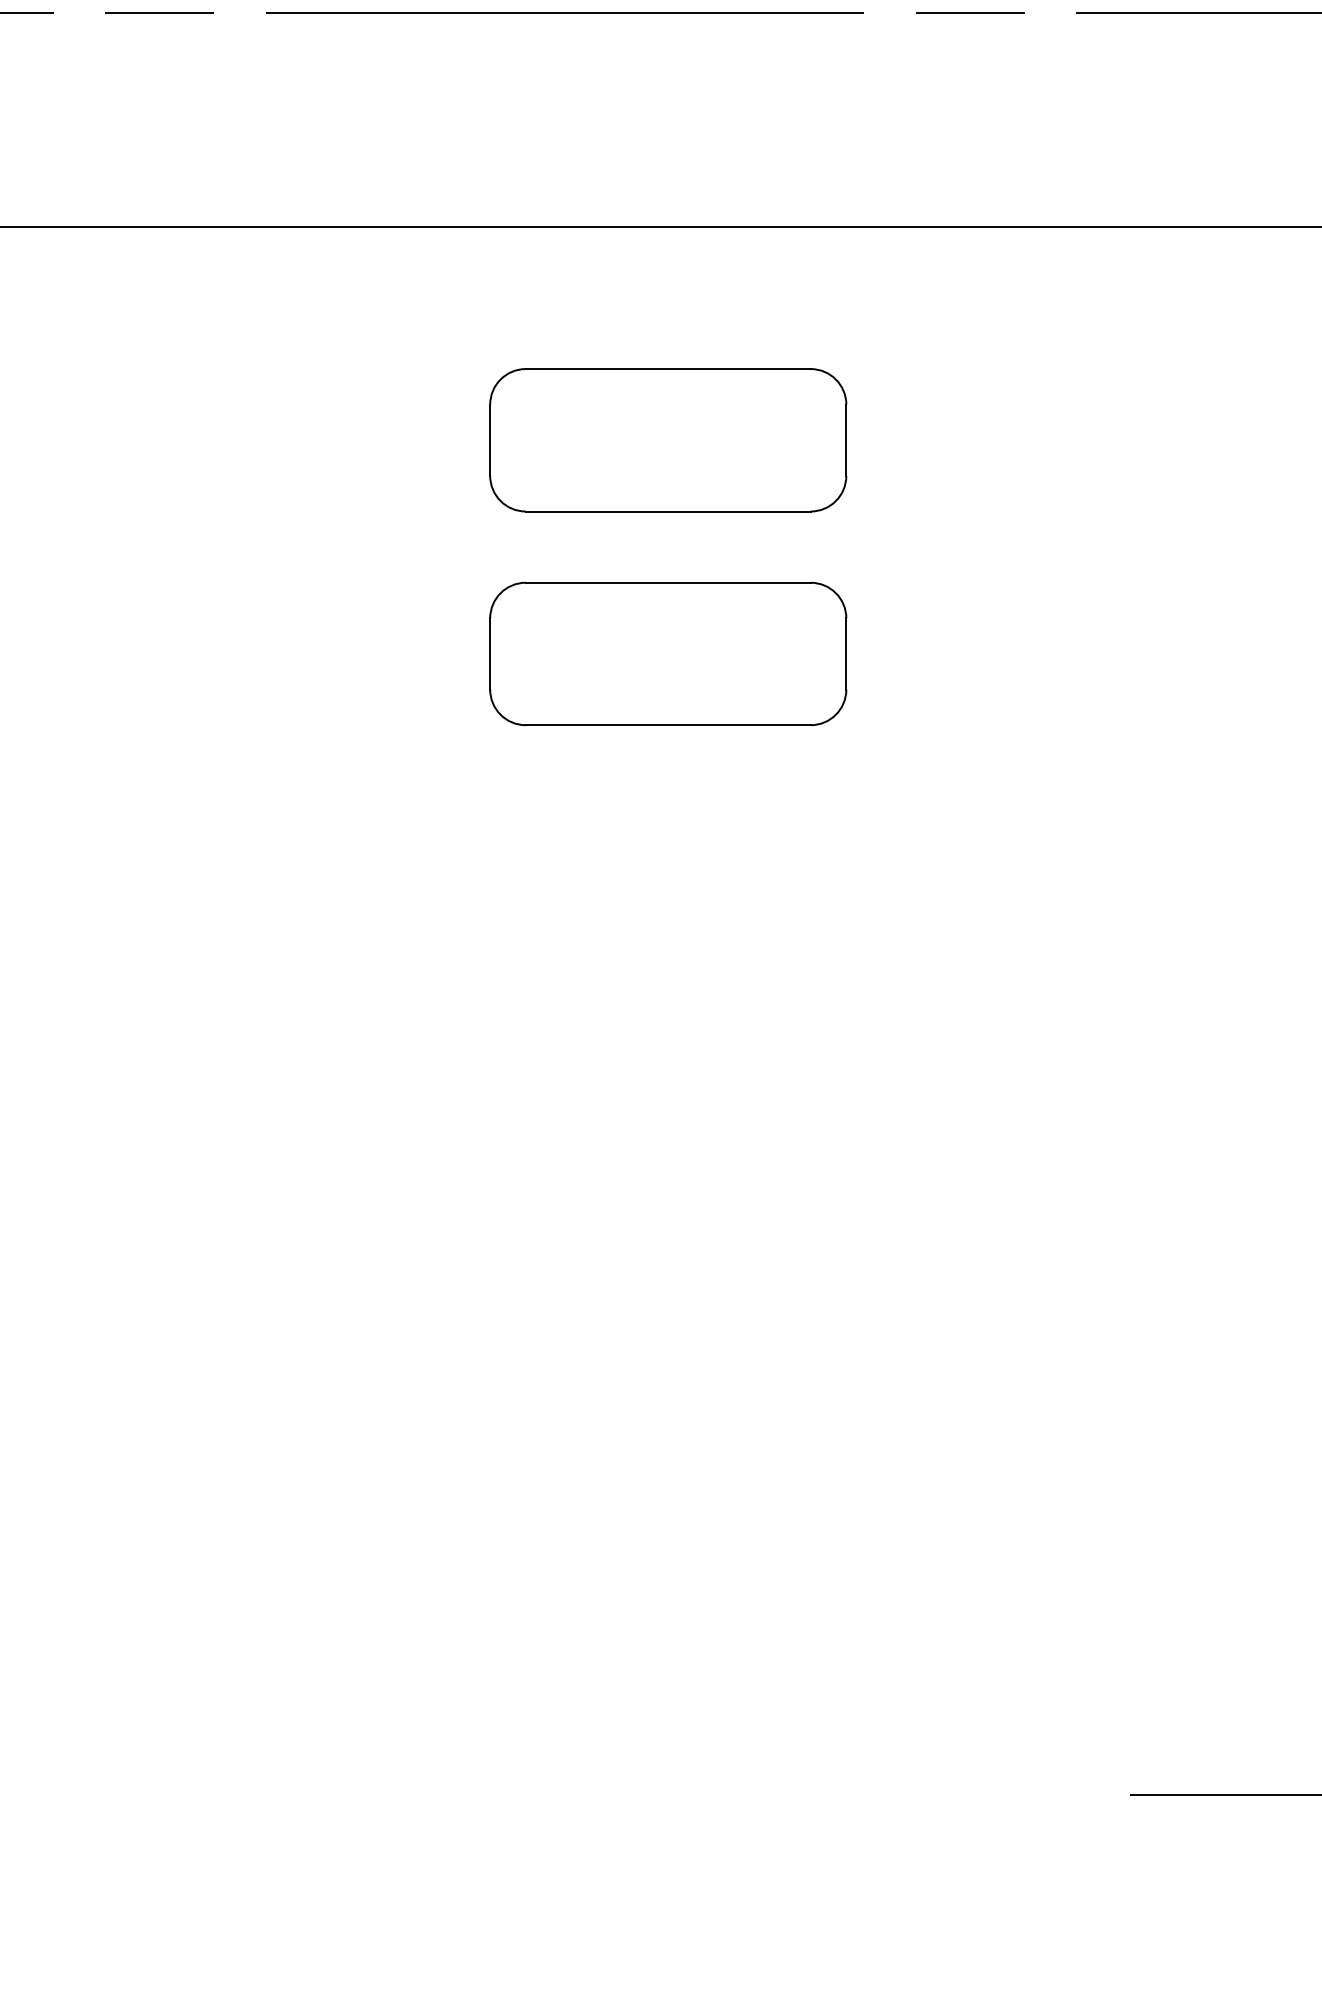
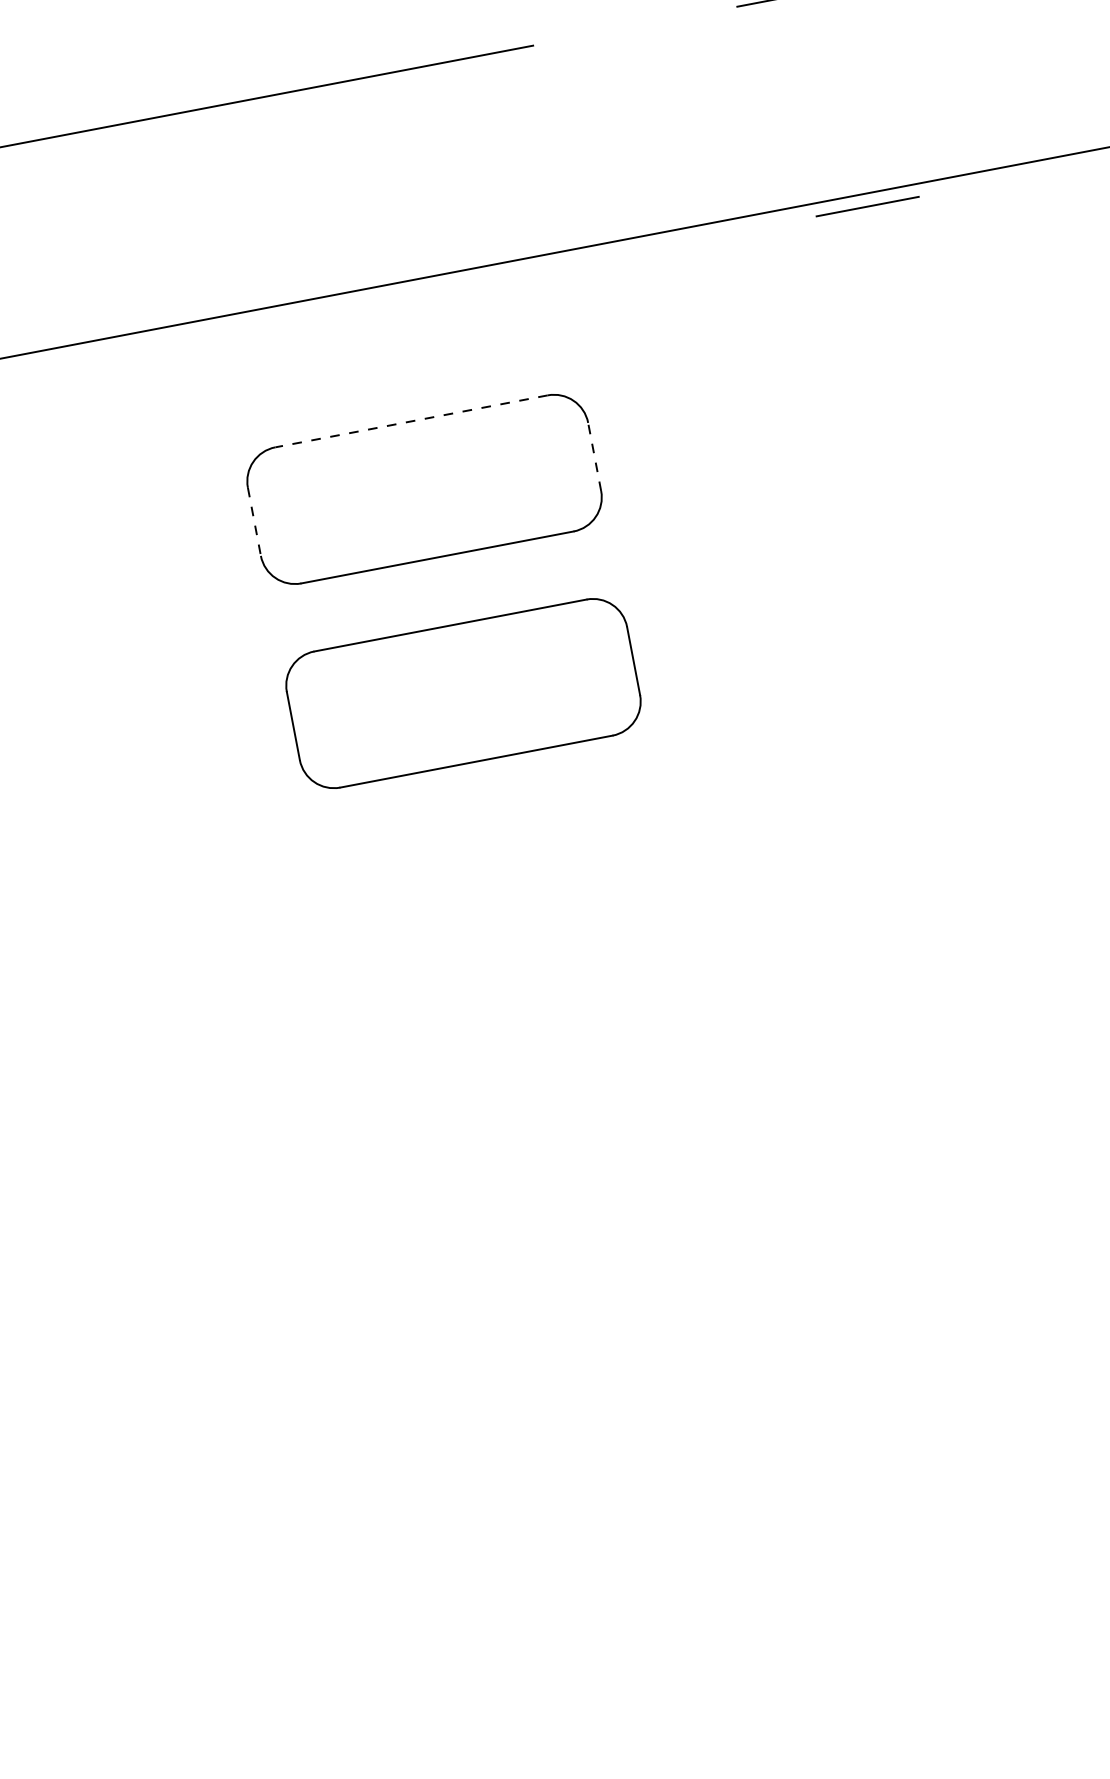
line: (970, 12) -> (867, 206), moved
line: (667, 369) -> (410, 421), solid -> dashed
line: (490, 440) -> (254, 522), solid -> dashed
line: (846, 440) -> (594, 457), solid -> dashed

